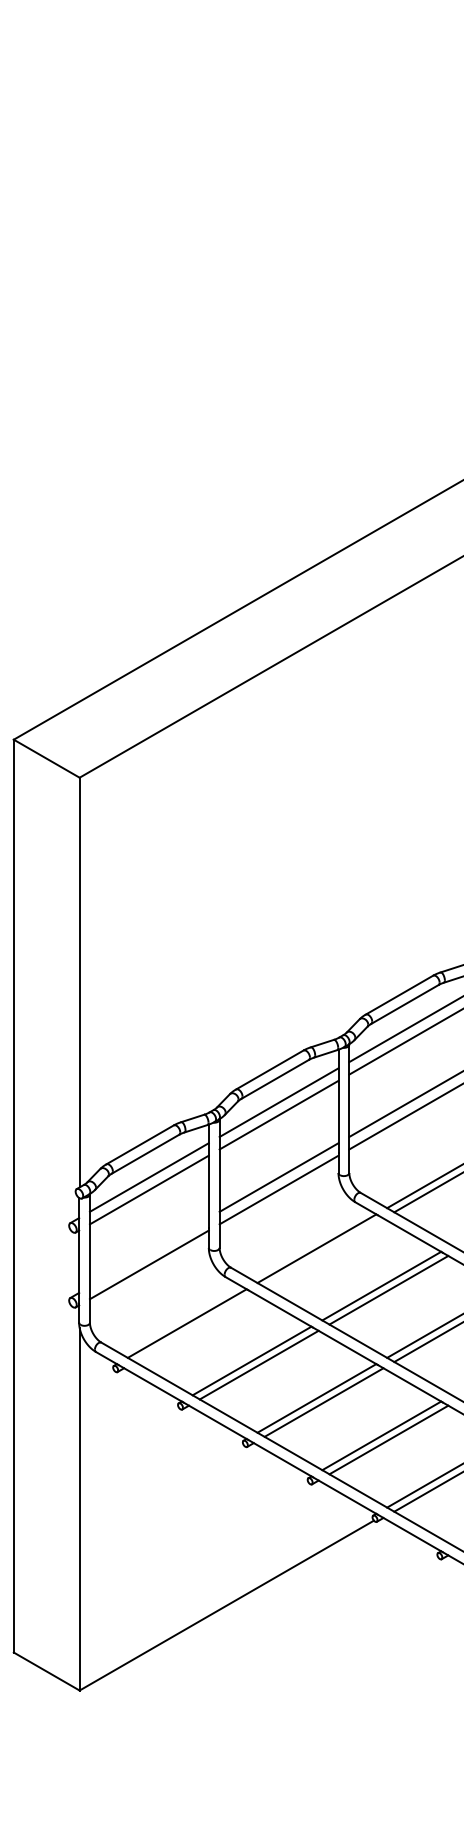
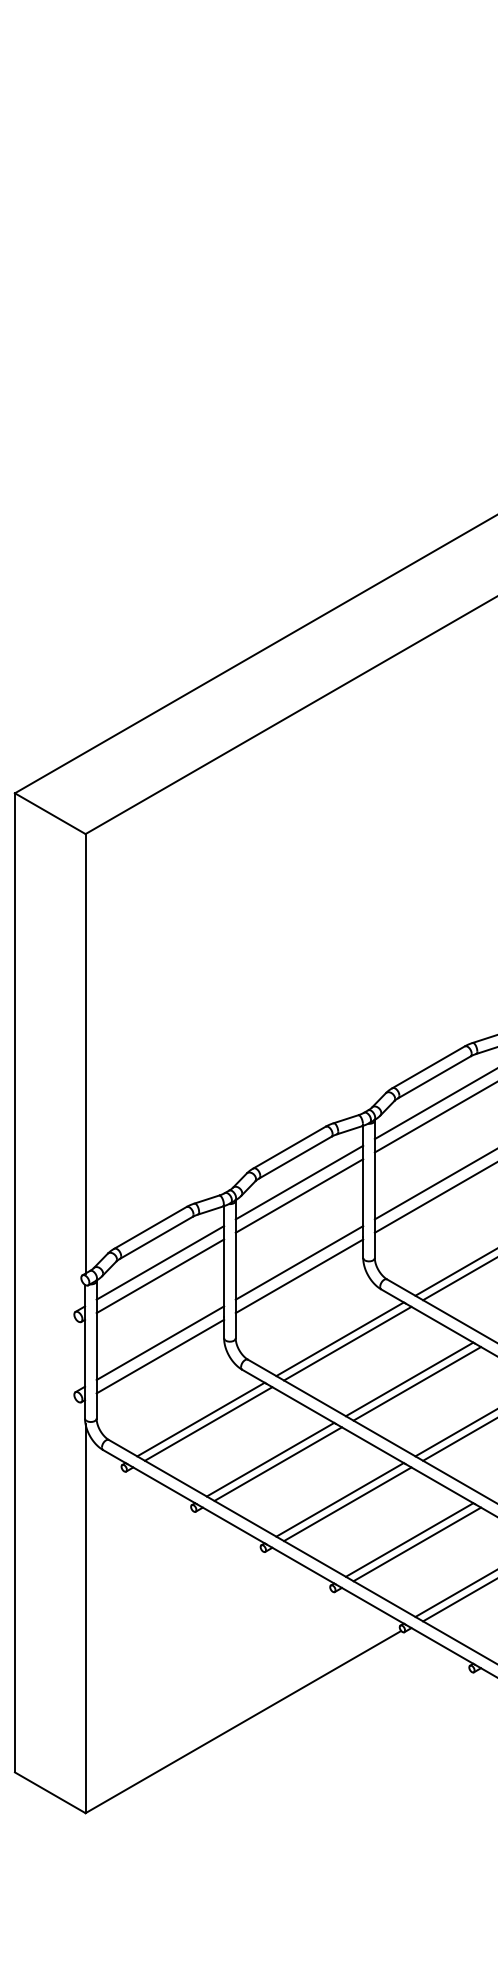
line: (149, 1252) -> (160, 1343), added
line: (323, 1252) -> (347, 1343), added
line: (194, 1327) -> (208, 1423), added

